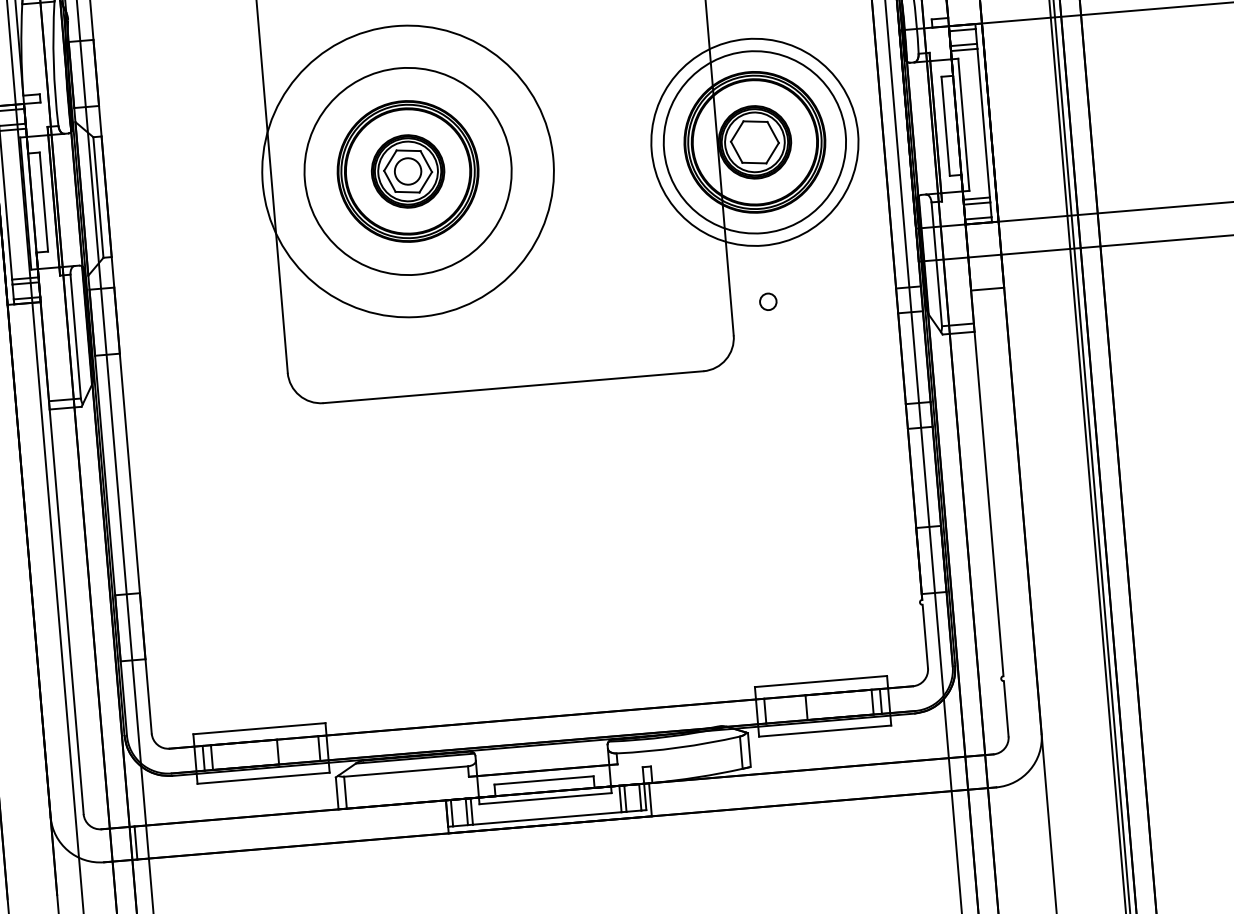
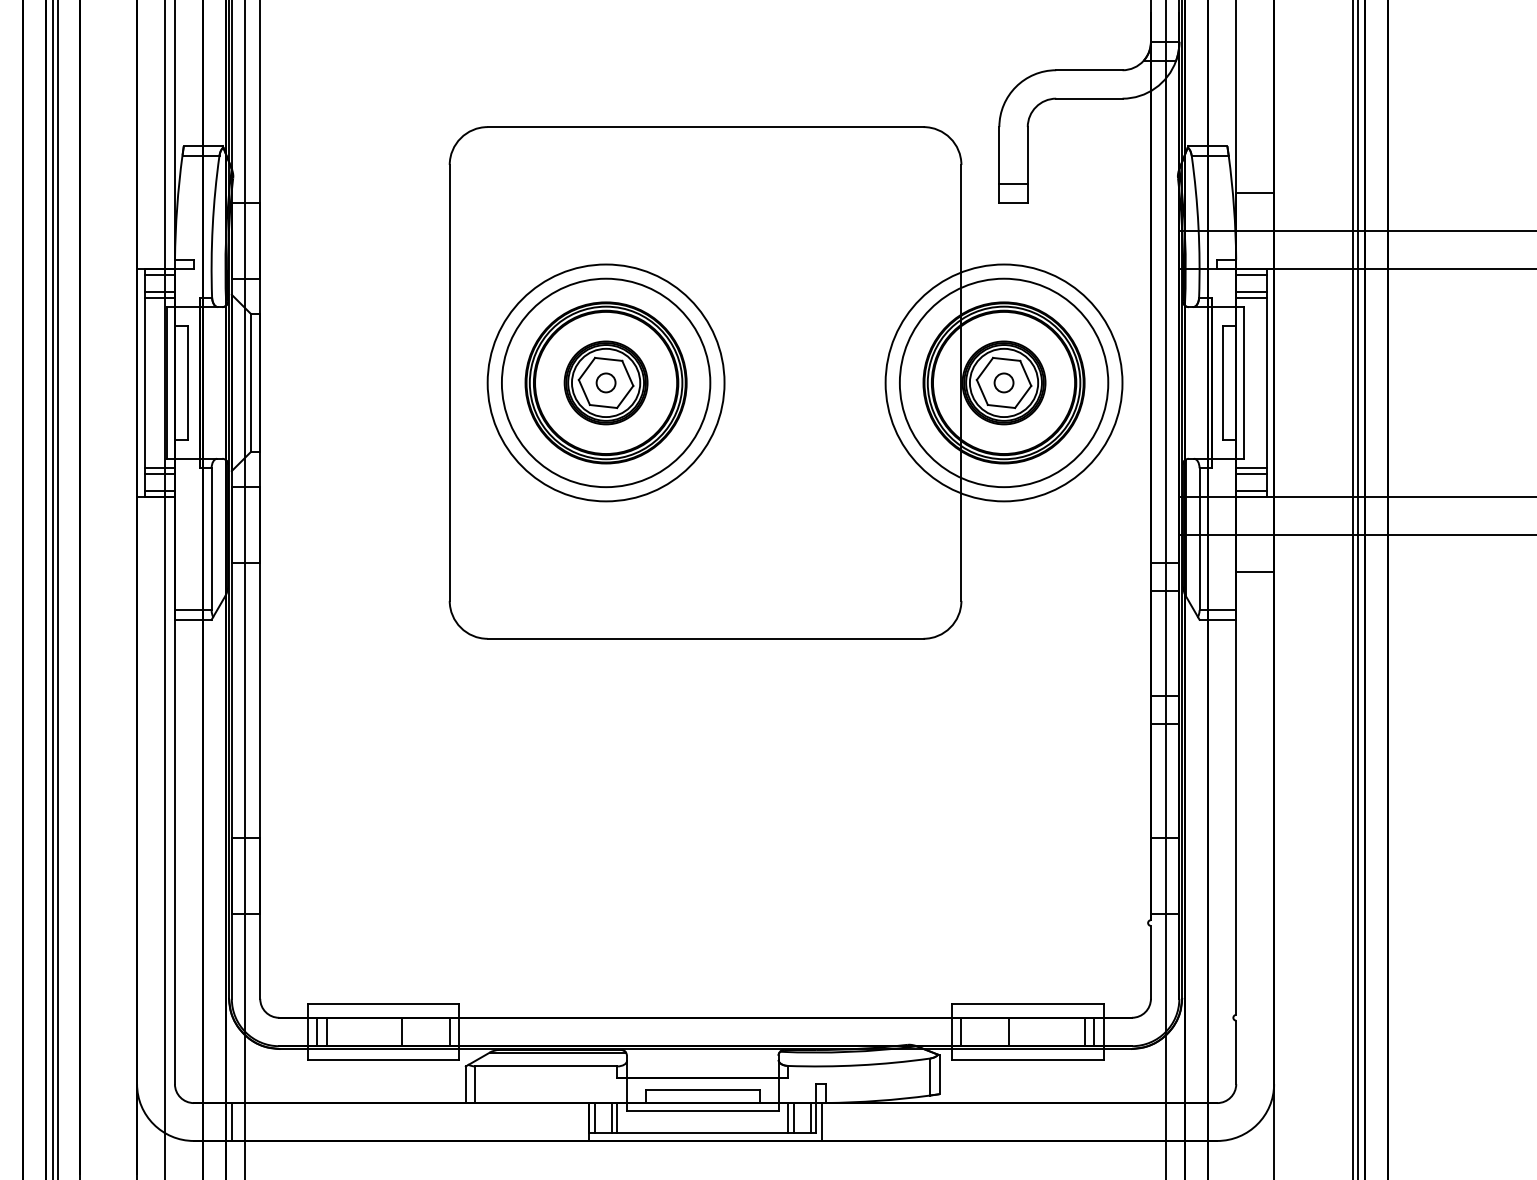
circle: (407, 171) -> (605, 382), size x0.62
circle: (407, 171) -> (605, 382), size x0.62
circle: (767, 301) -> (1003, 382), moved

